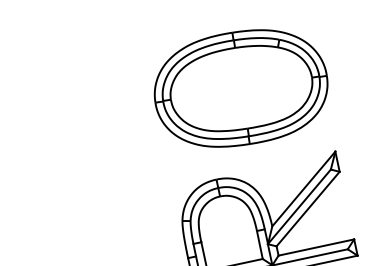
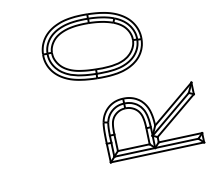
part: (239, 88) -> (91, 46), moved

